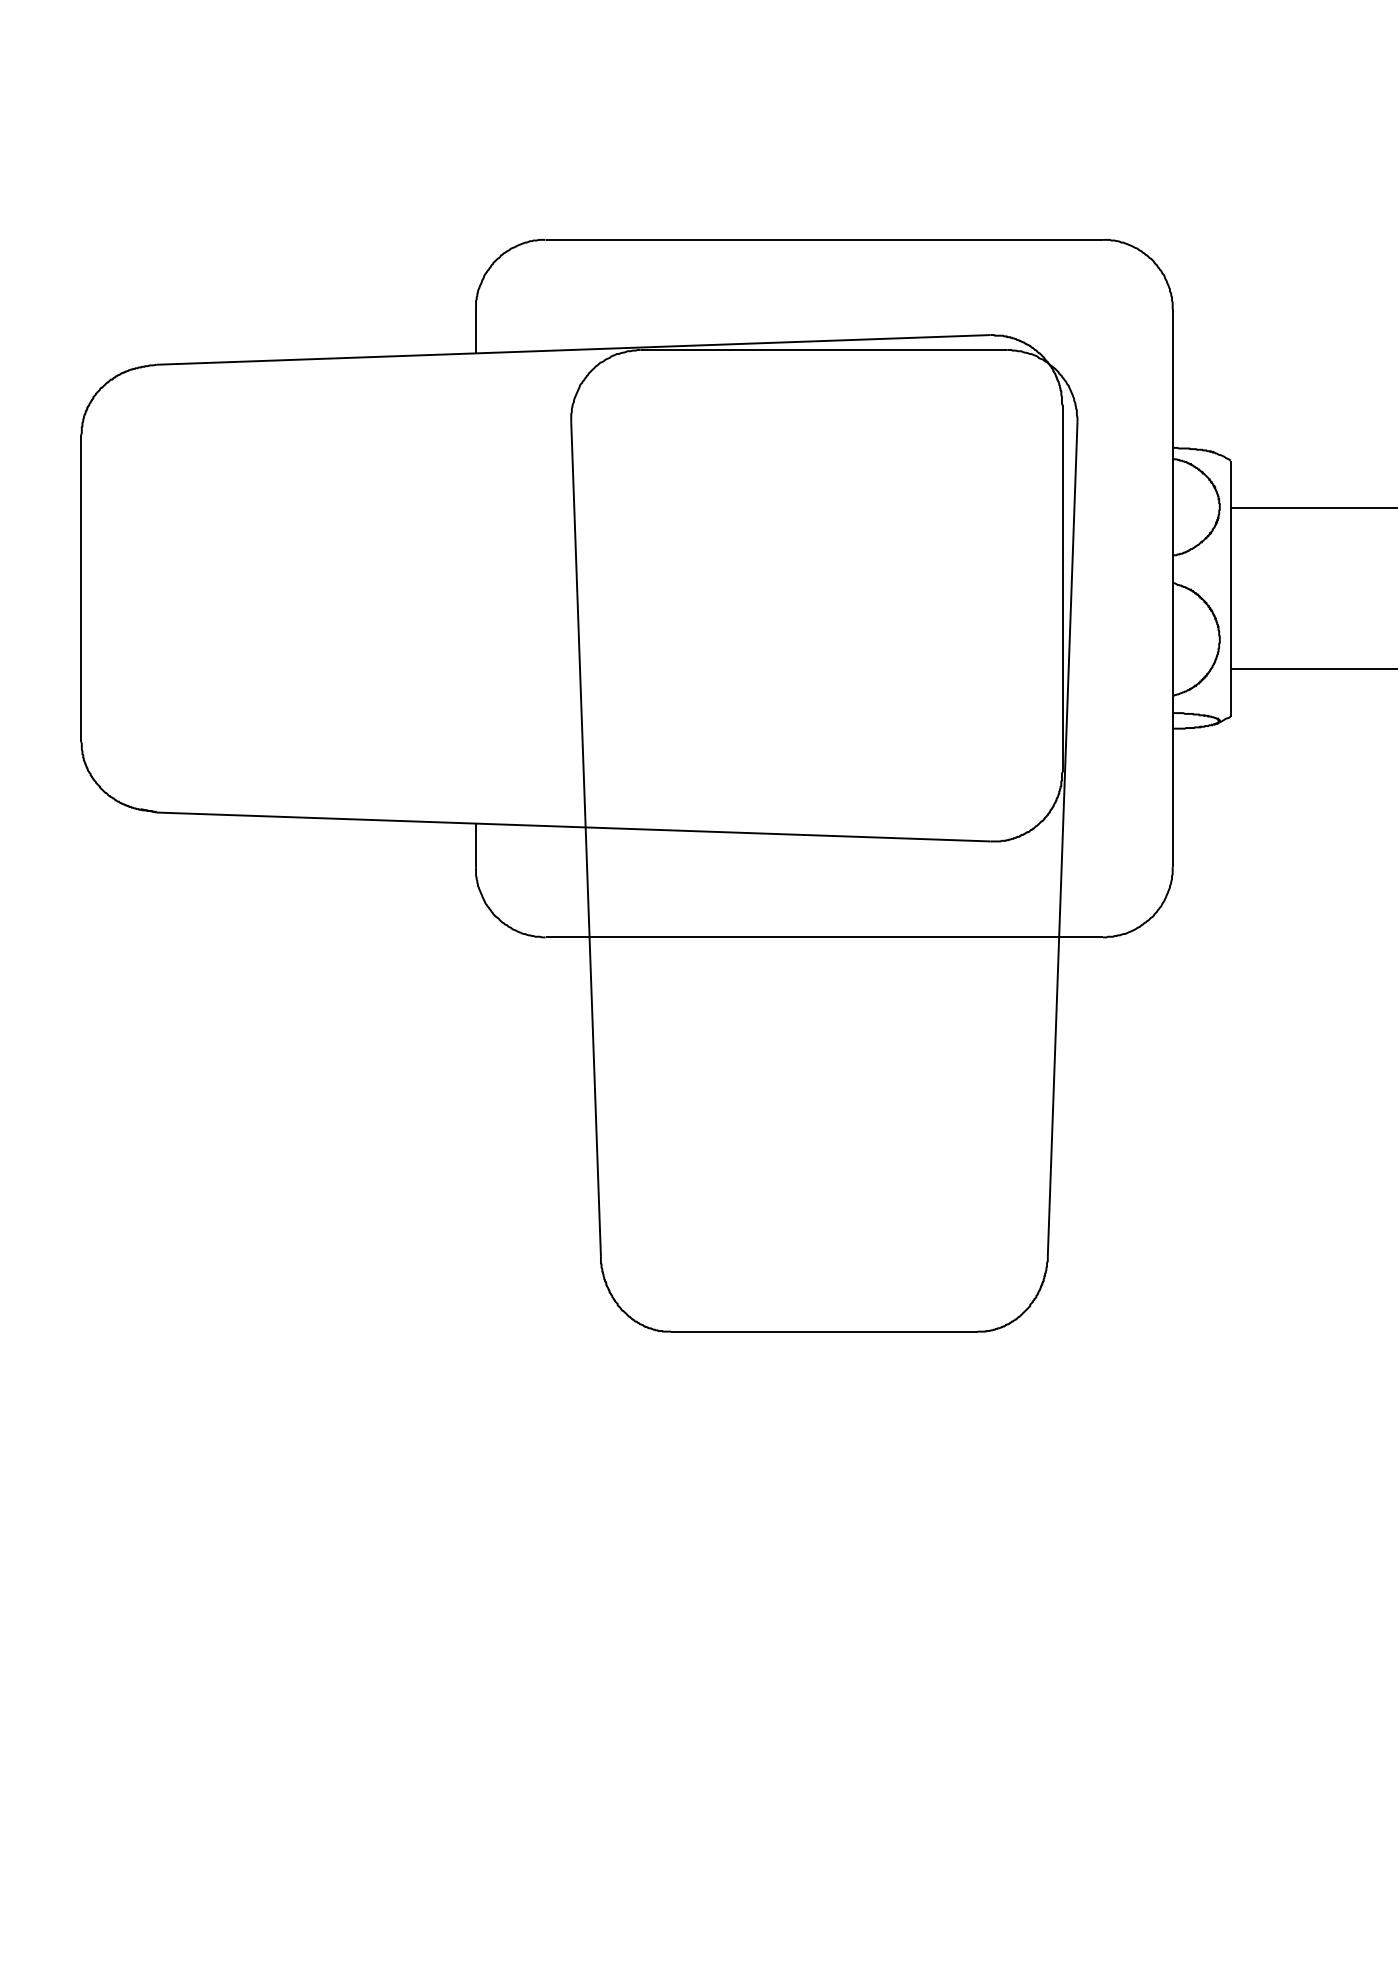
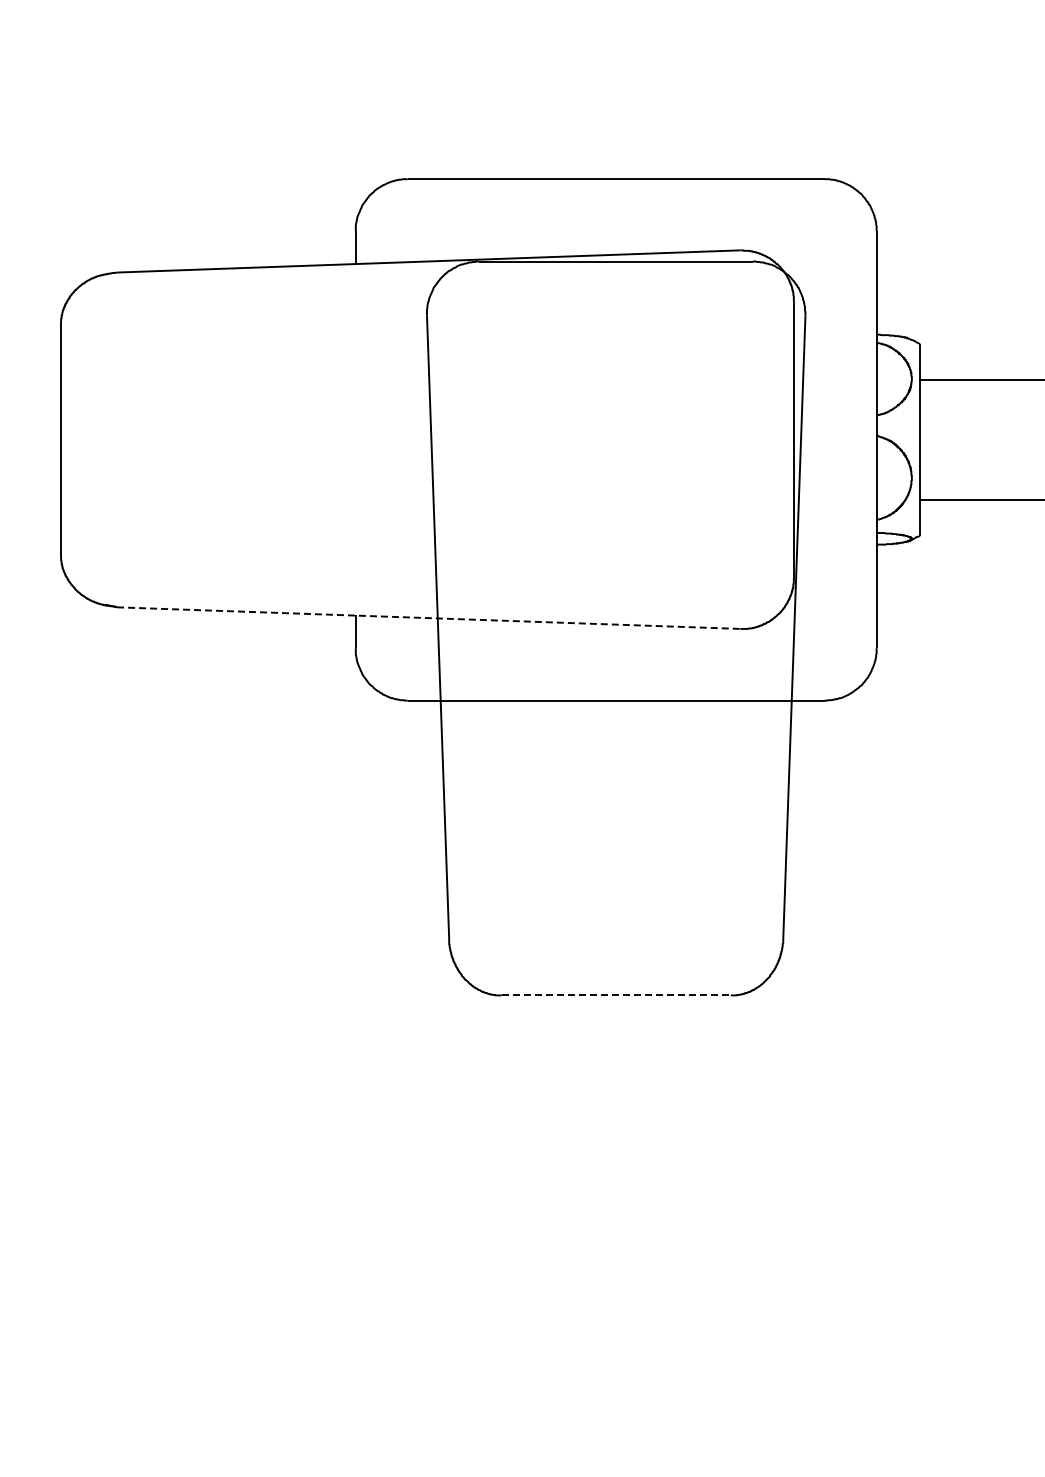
line: (573, 827) -> (428, 618), solid -> dashed
line: (824, 1331) -> (616, 995), solid -> dashed

